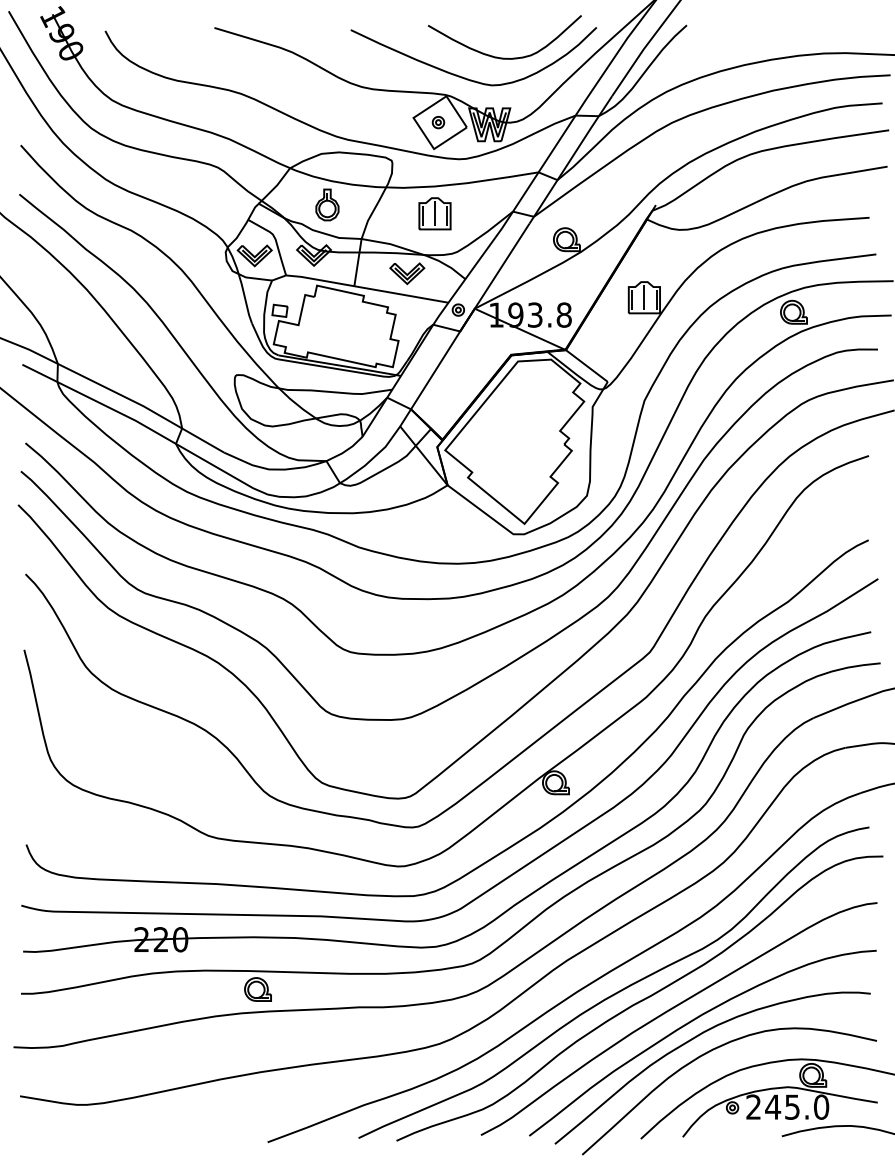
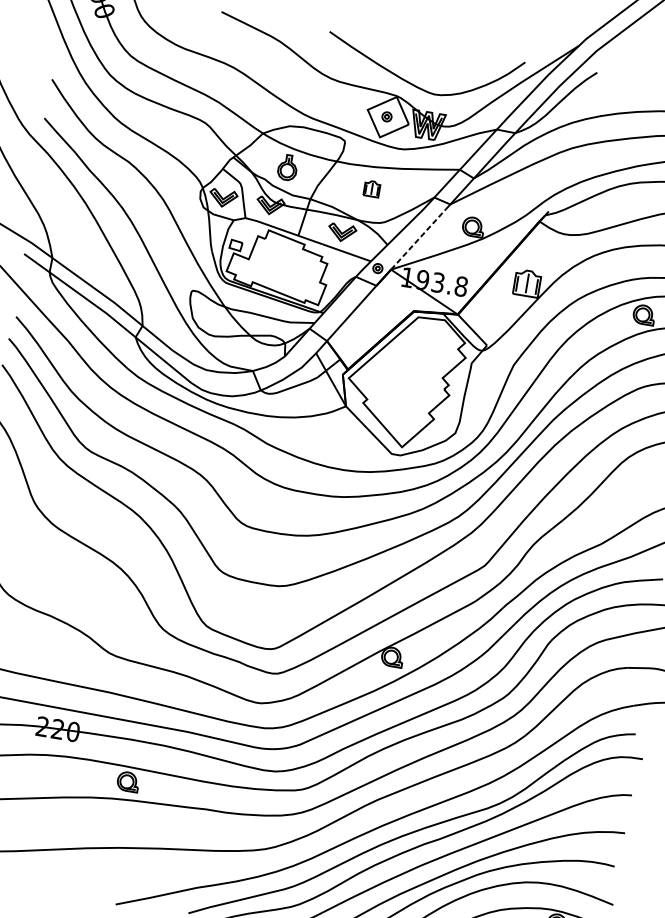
curve: (504, 57) -> (448, 73), removed
part: (434, 213) -> (371, 188), size x0.6
line: (502, 266) -> (418, 239), solid -> dashed

